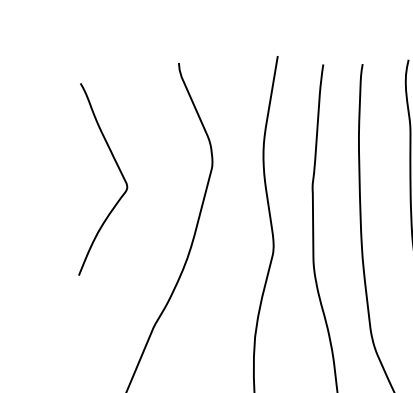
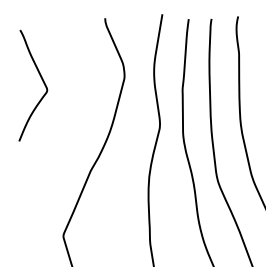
curve: (119, 172) -> (42, 81), moved

